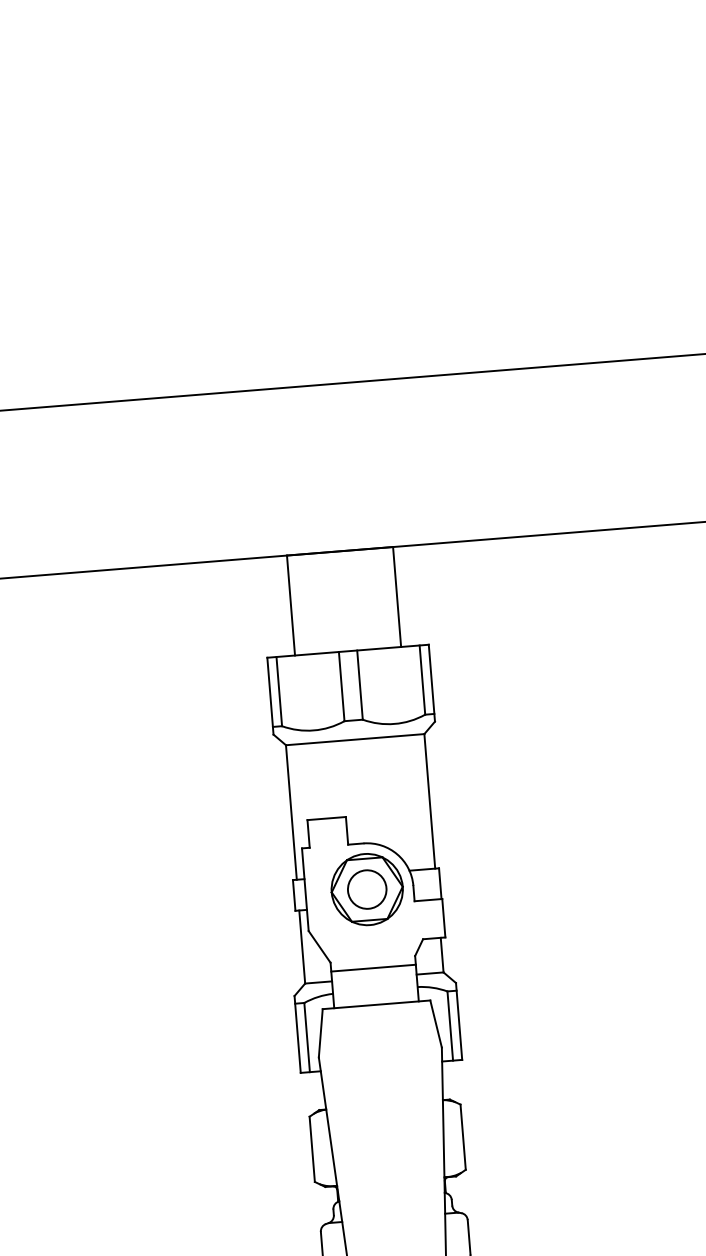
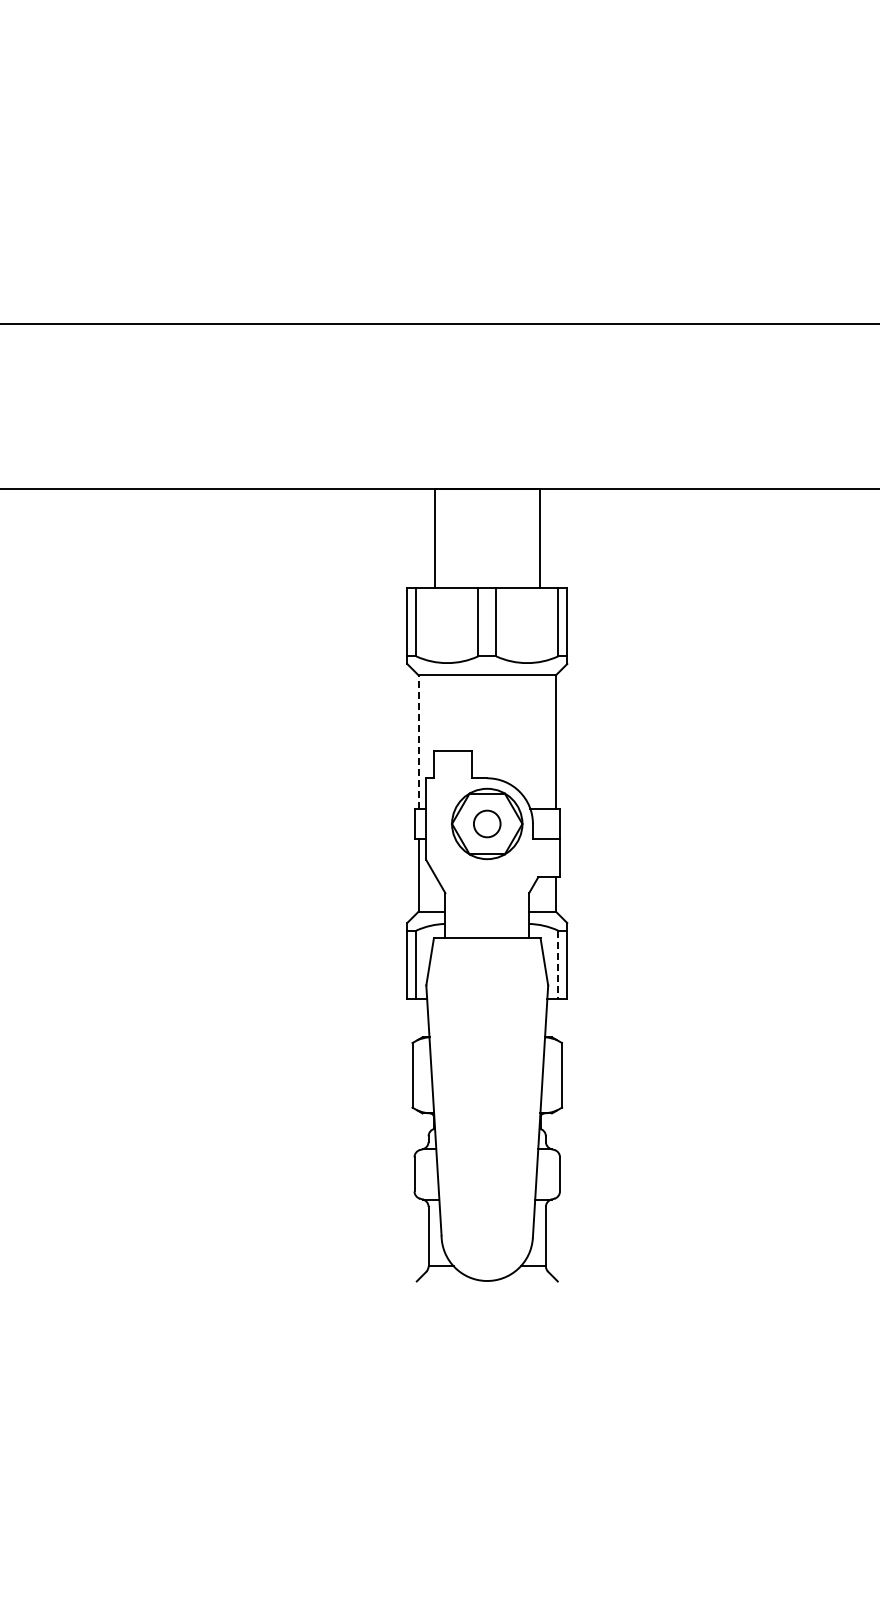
line: (291, 812) -> (418, 742), solid -> dashed
circle: (367, 889) -> (487, 823), size x0.7
line: (373, 967) -> (487, 901), removed
line: (450, 1026) -> (558, 965), solid -> dashed

